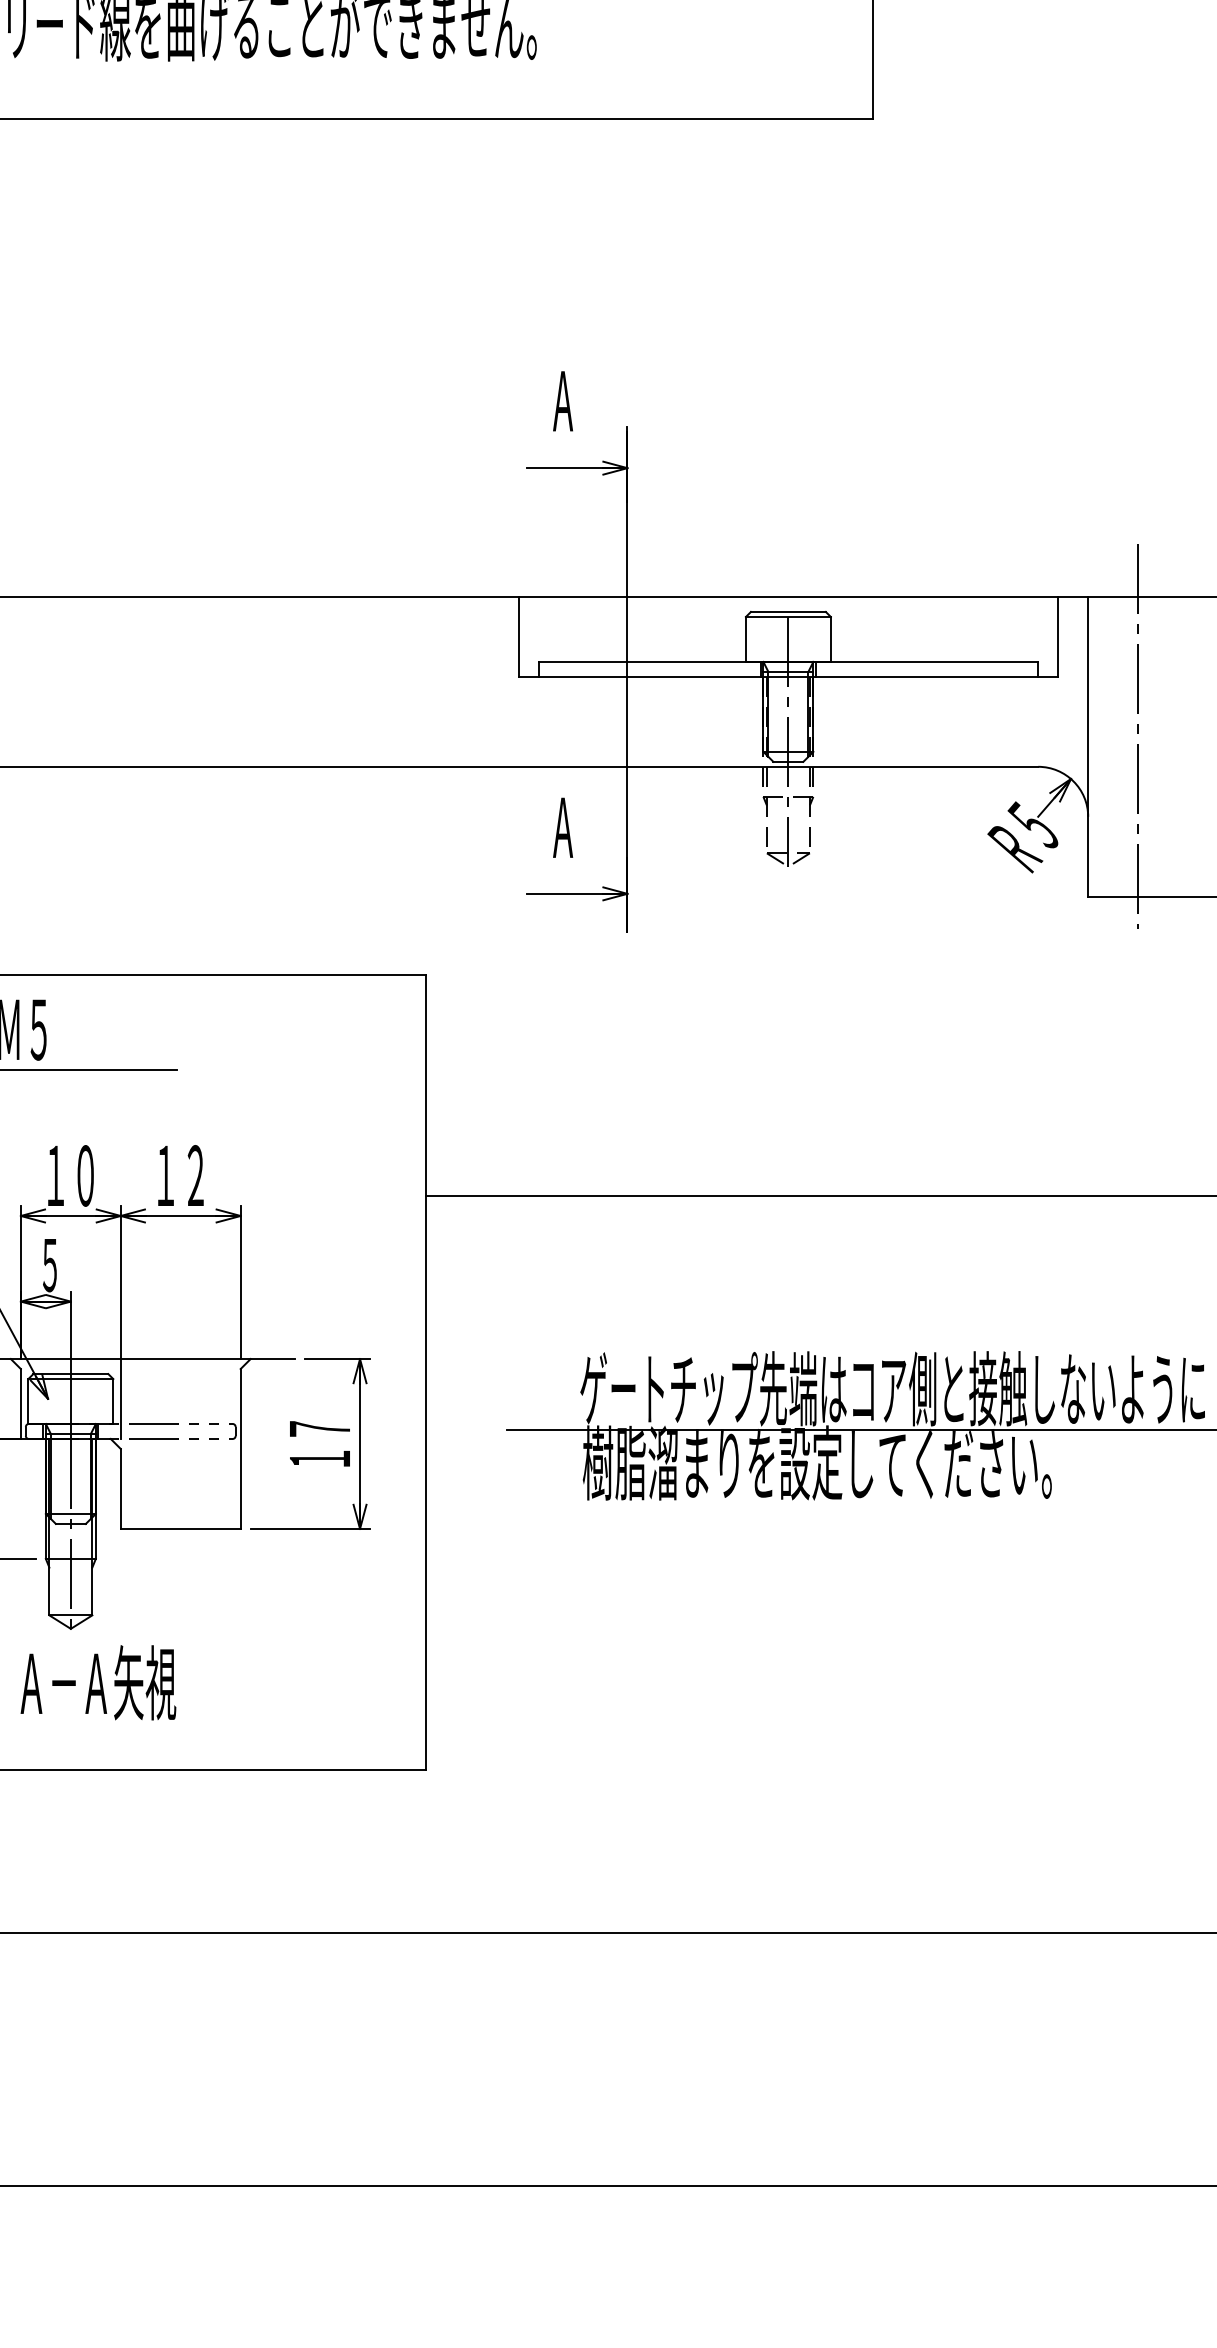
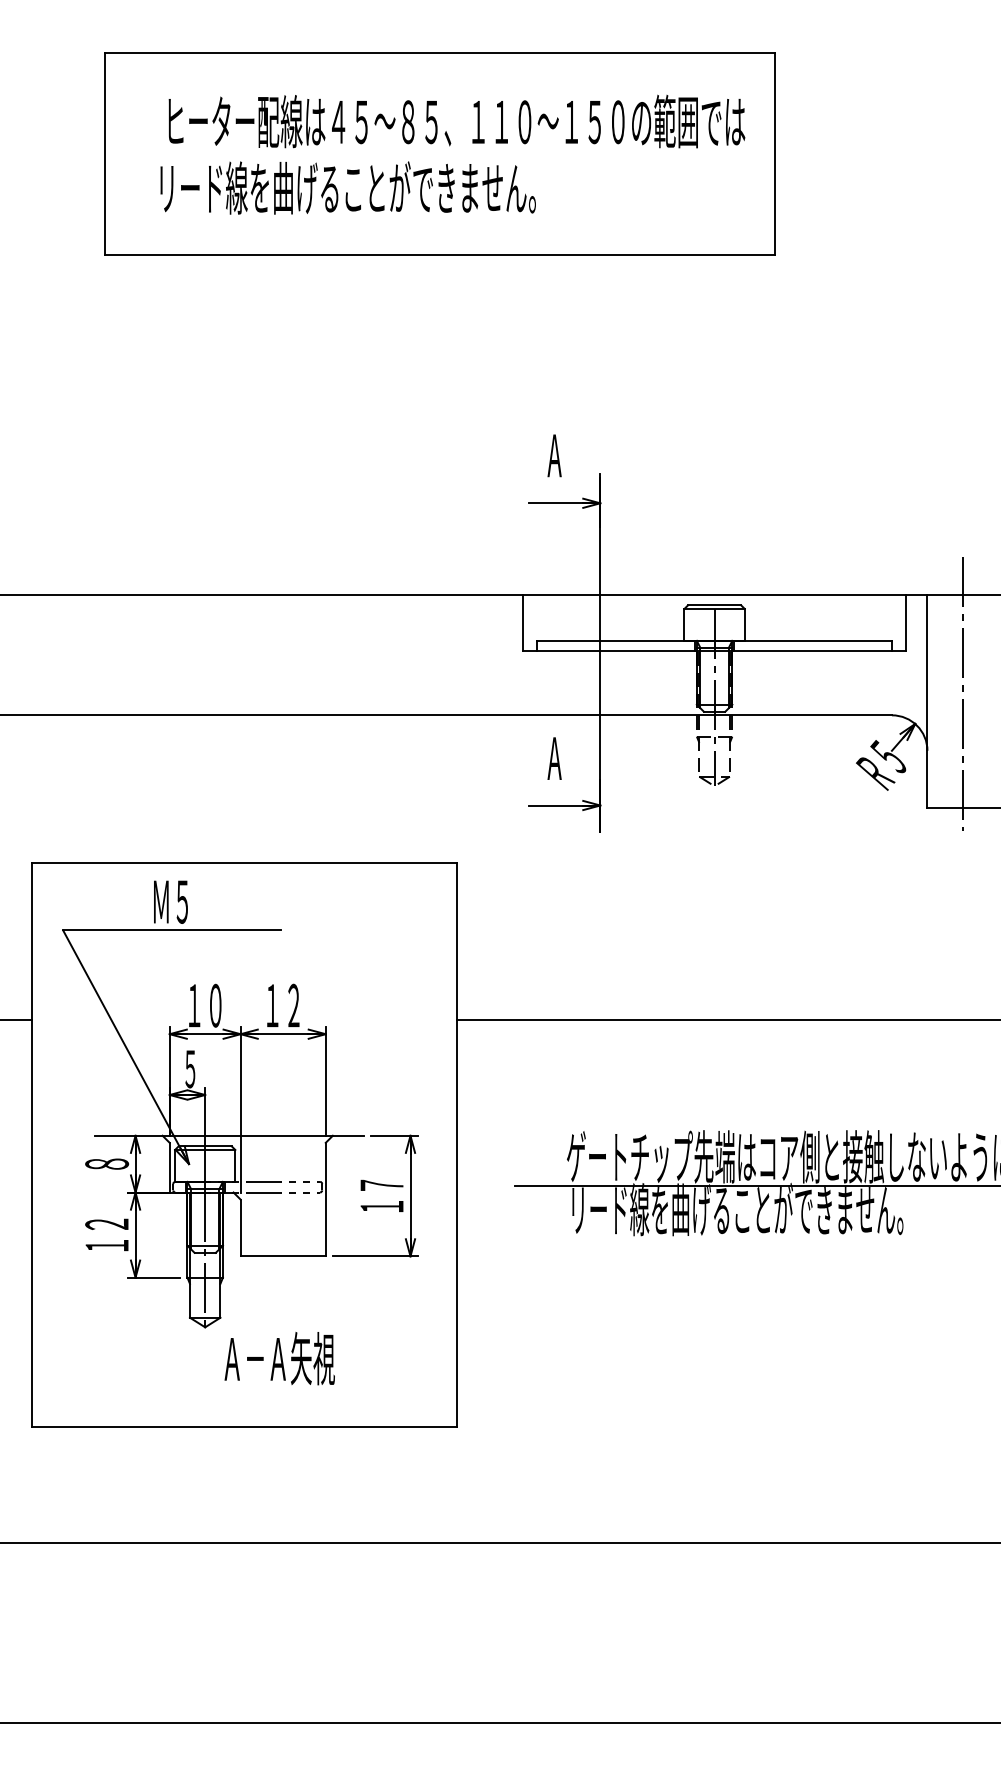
text: (817, 1462) -> (735, 1209), 樹脂溜まりを設定してください。 -> リード線を曲げることができません。
text: (98, 1682) -> (279, 1358), moved

